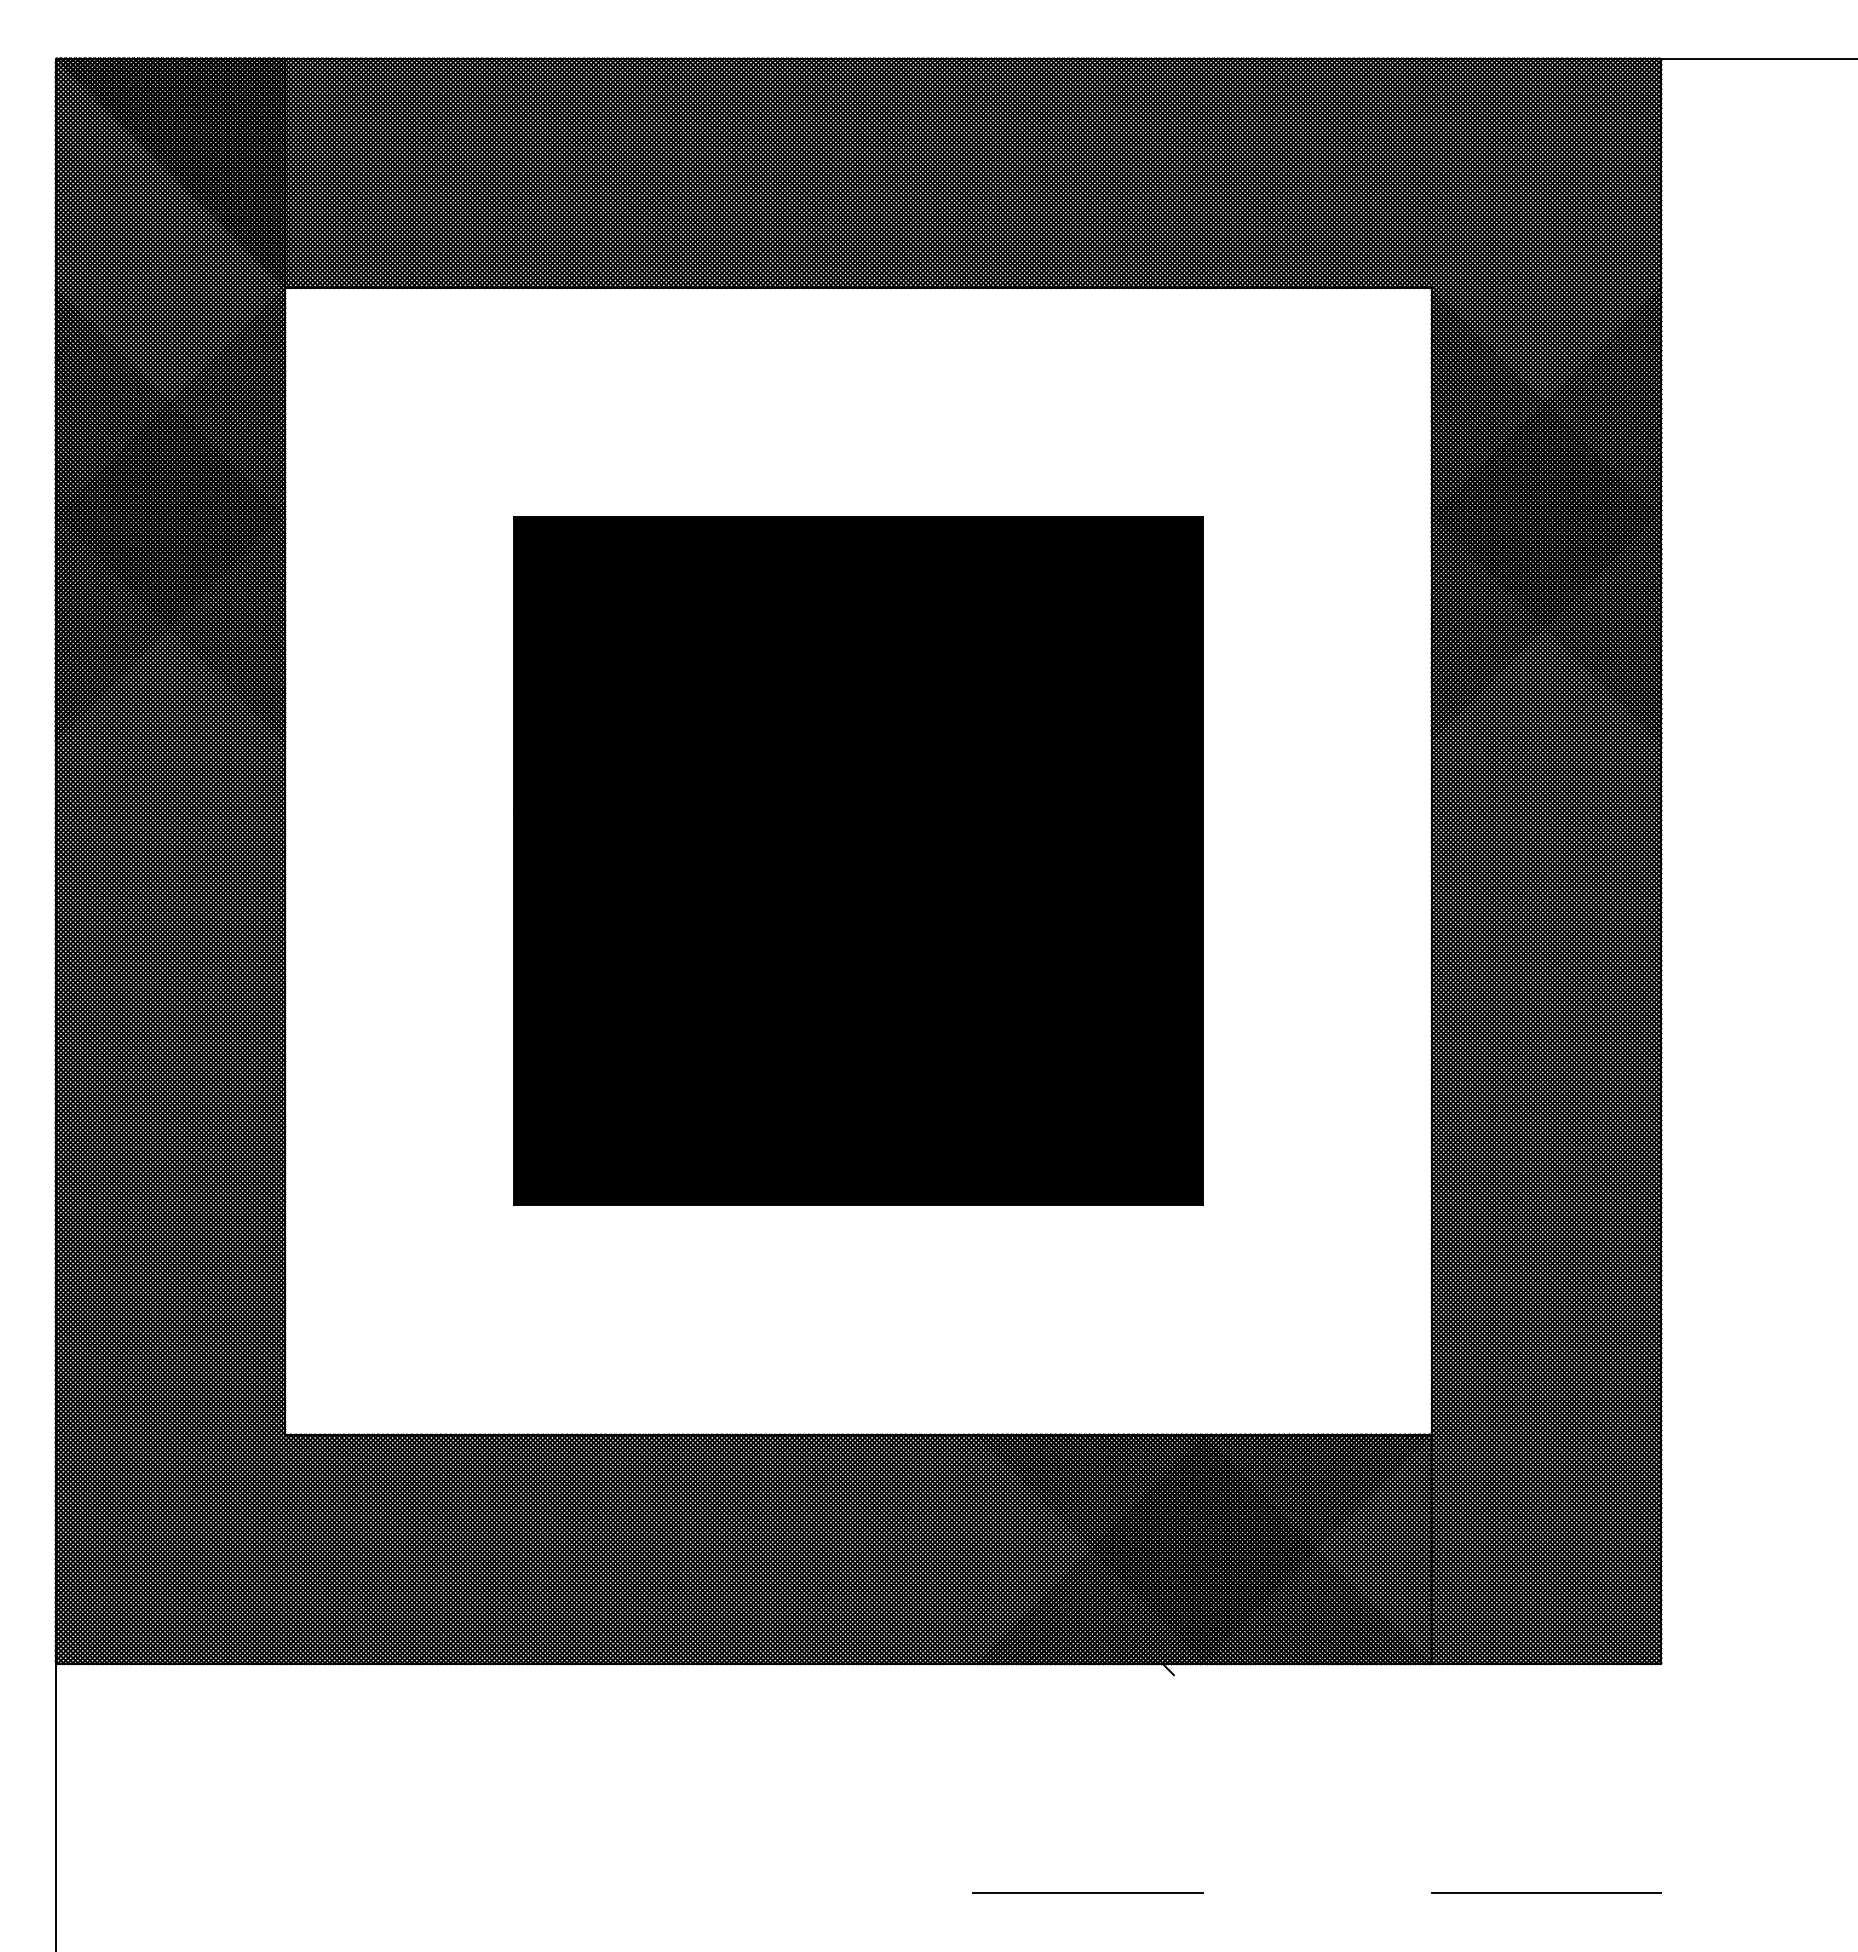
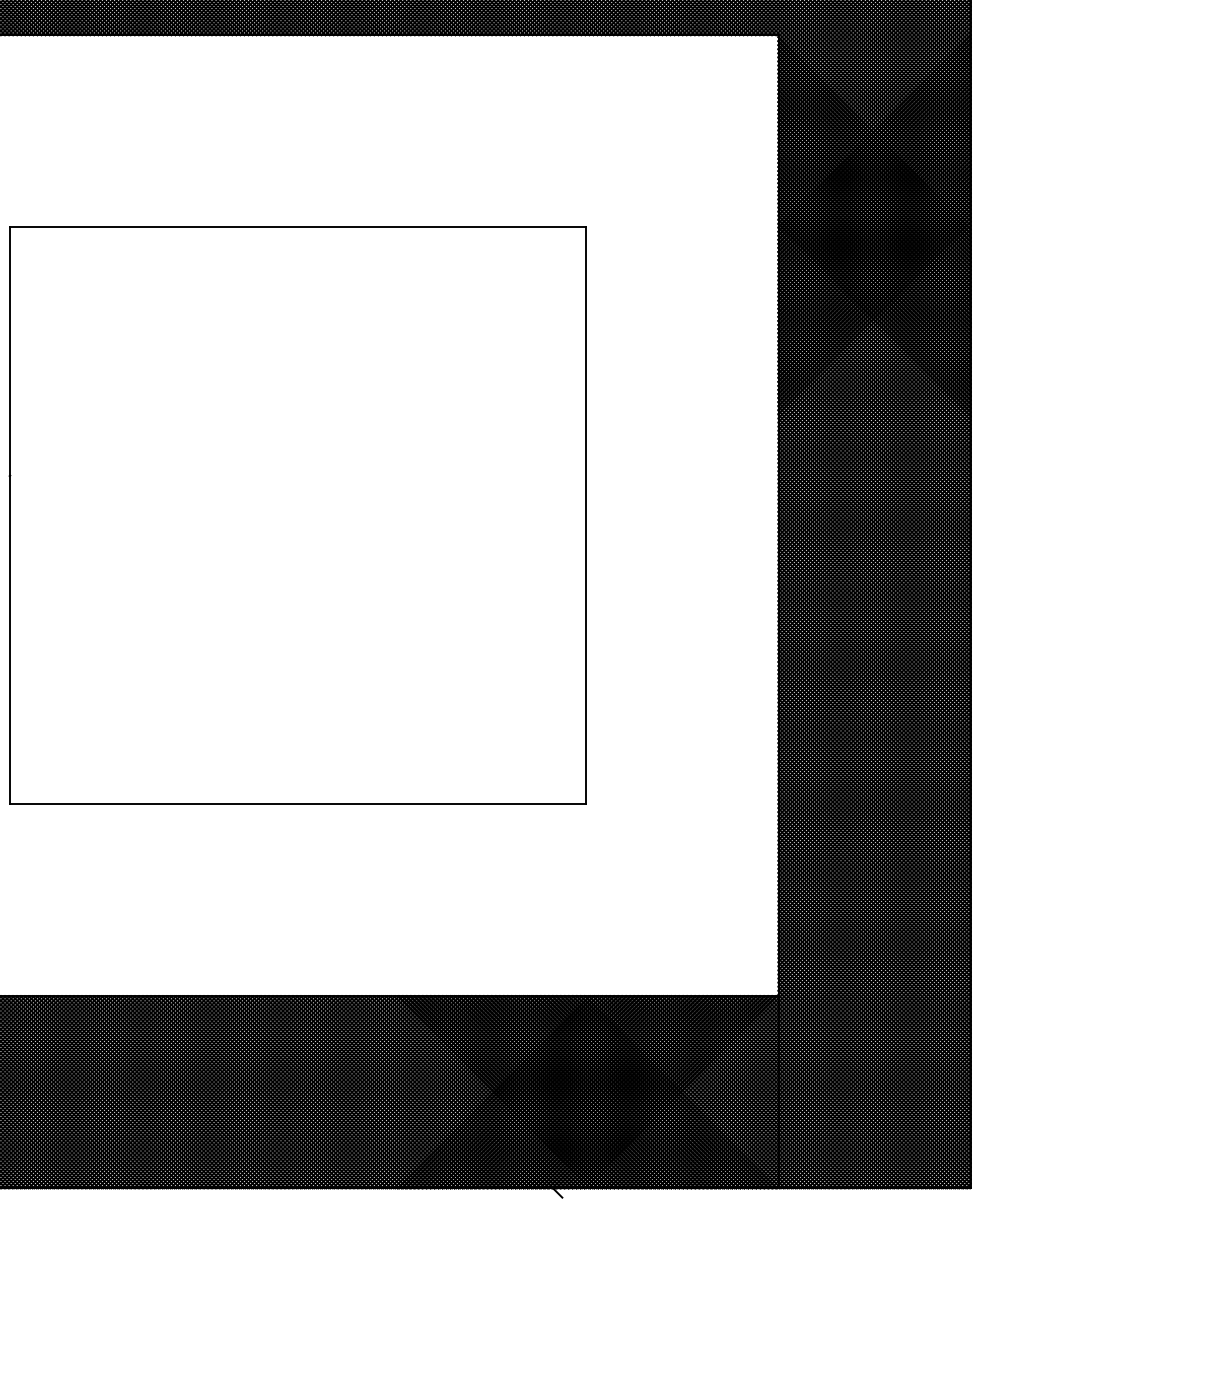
fill: (858, 861) -> (298, 515), removed
line: (1087, 1893) -> (489, 1380), removed
line: (1546, 1893) -> (874, 1380), removed

